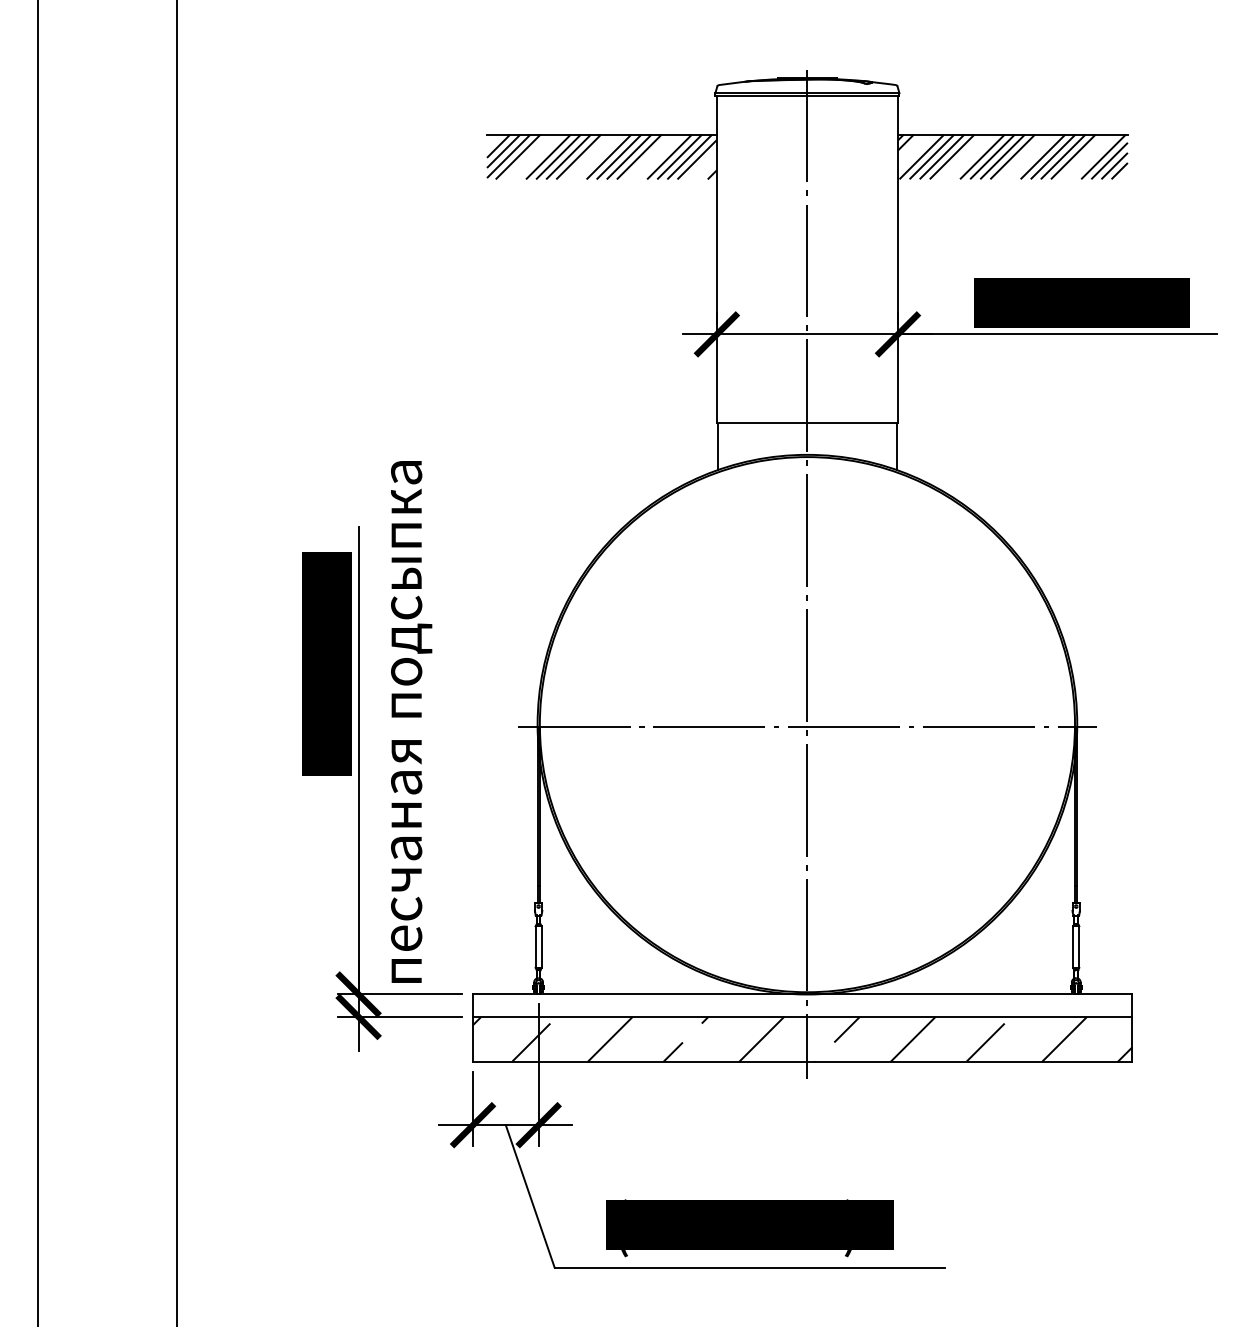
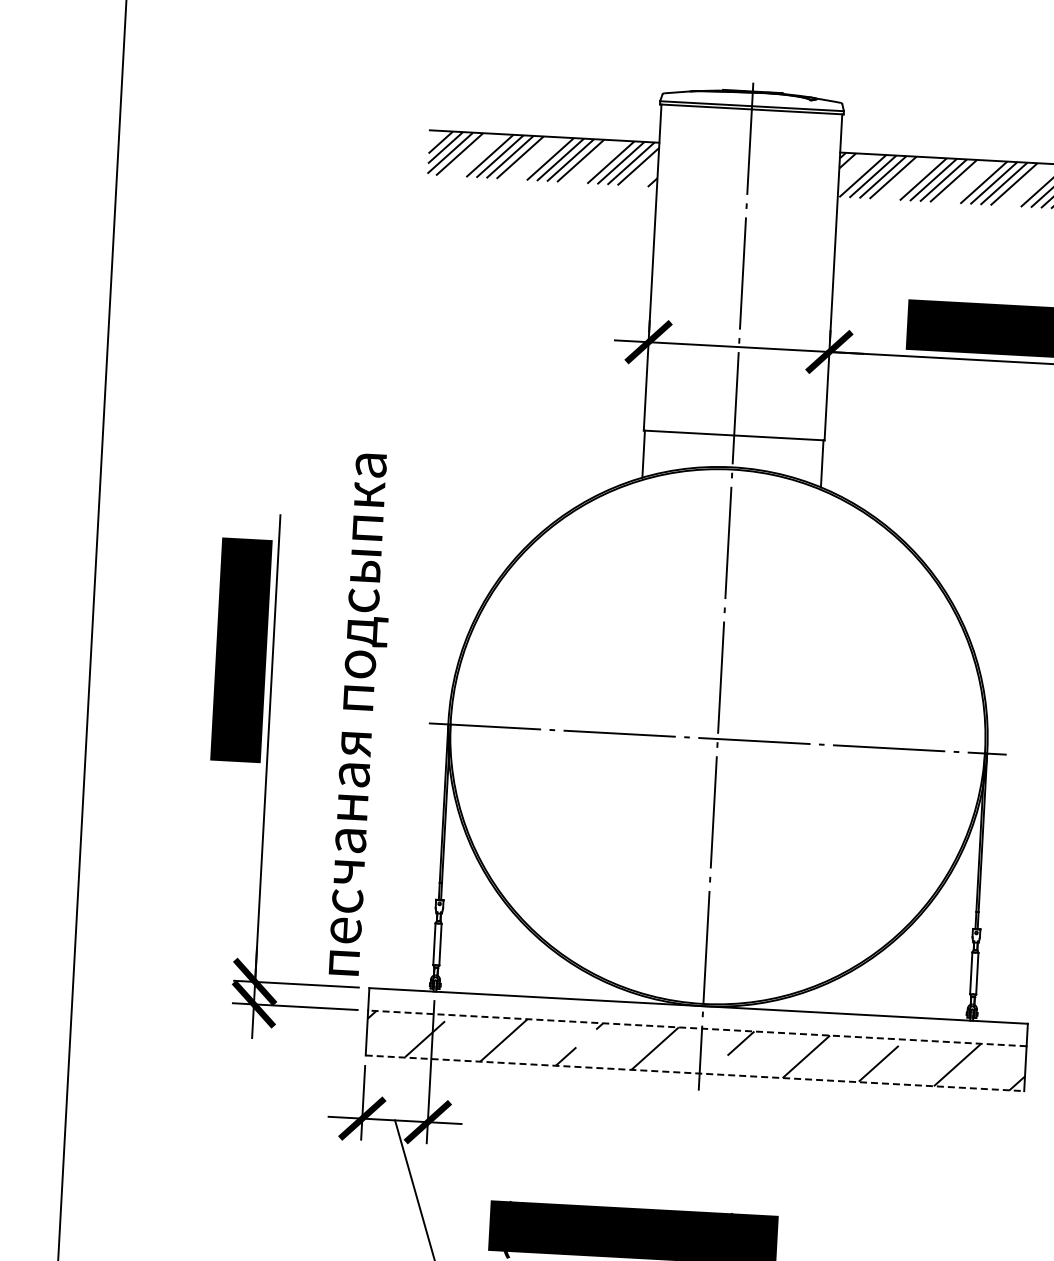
text: (411, 721) -> (362, 714), moved
line: (802, 1016) -> (697, 1027), solid -> dashed
line: (802, 1061) -> (694, 1072), solid -> dashed

